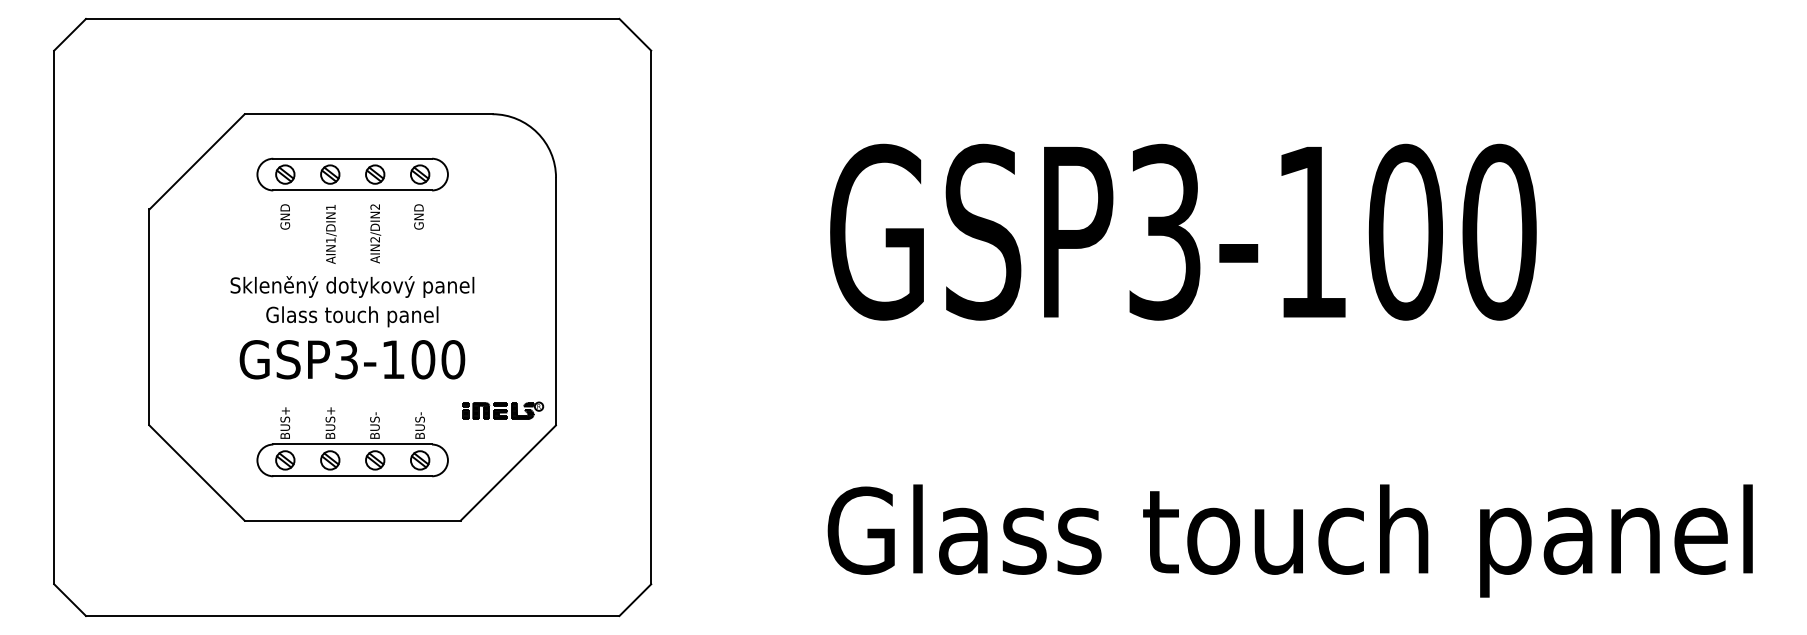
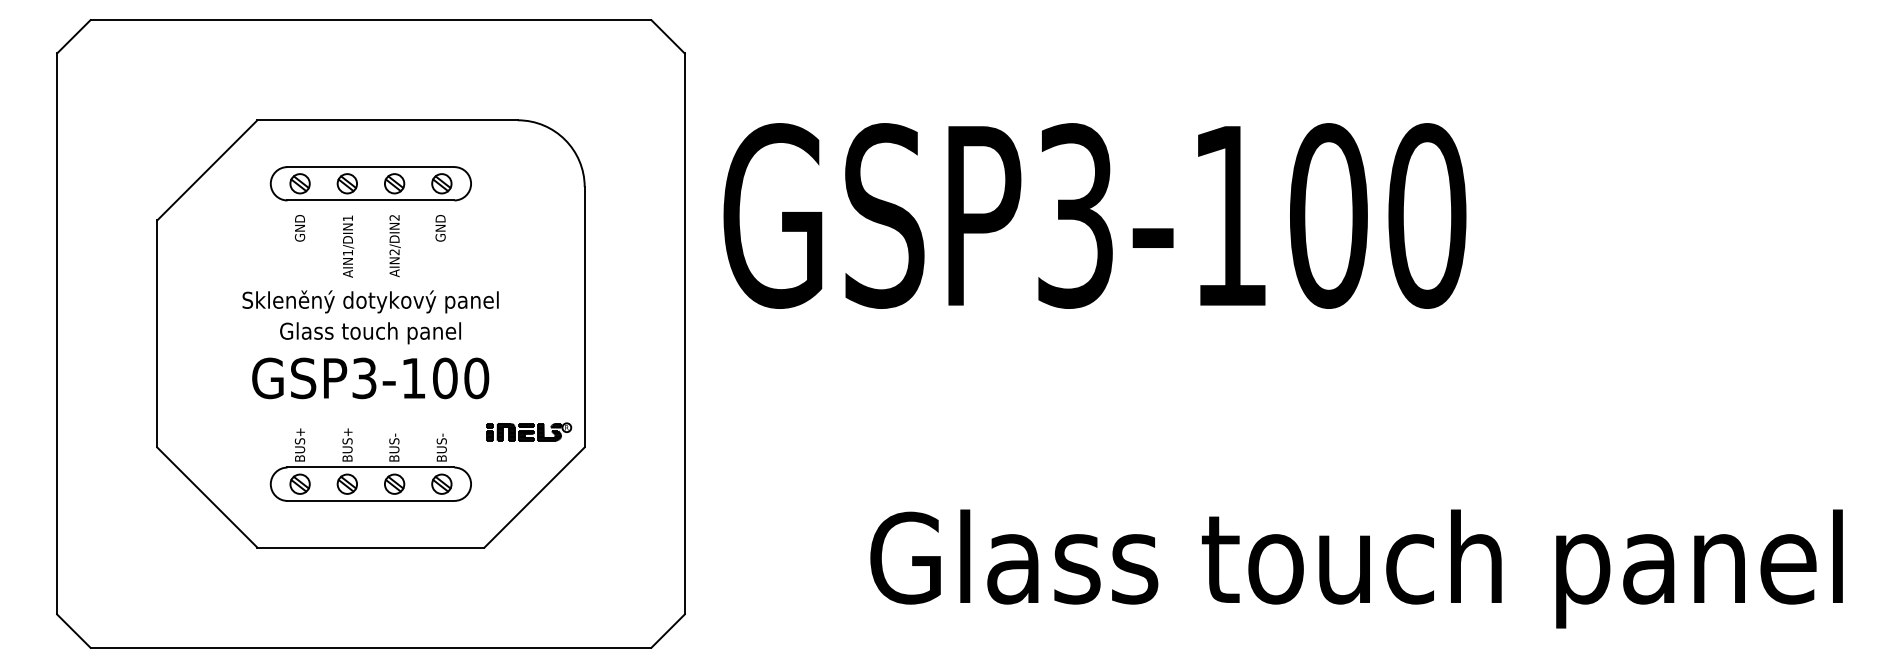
text: (1183, 231) -> (1095, 215), moved

